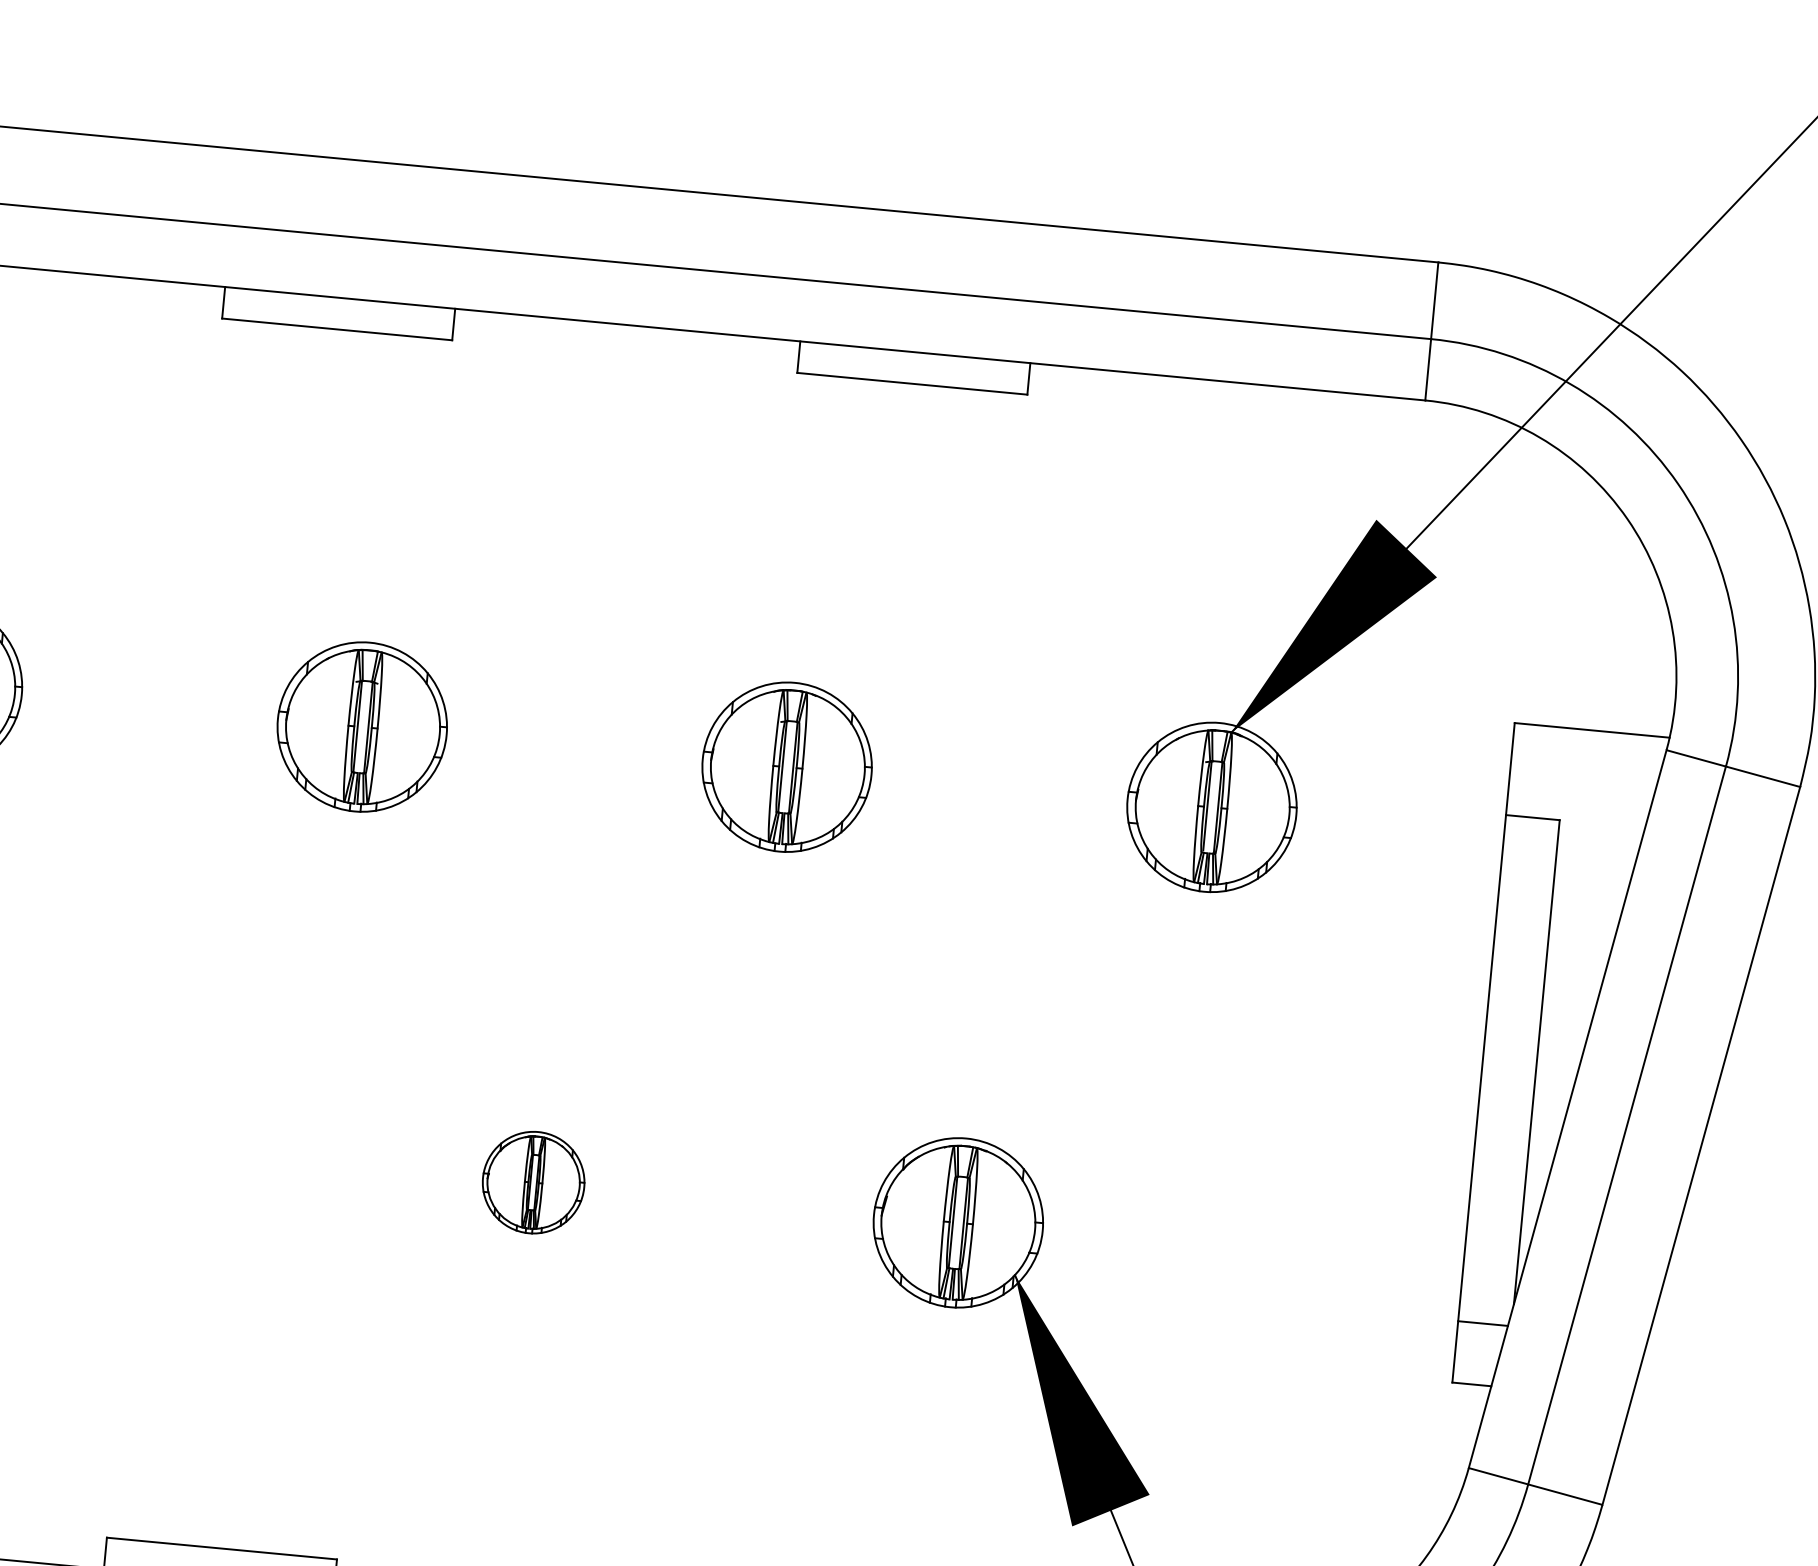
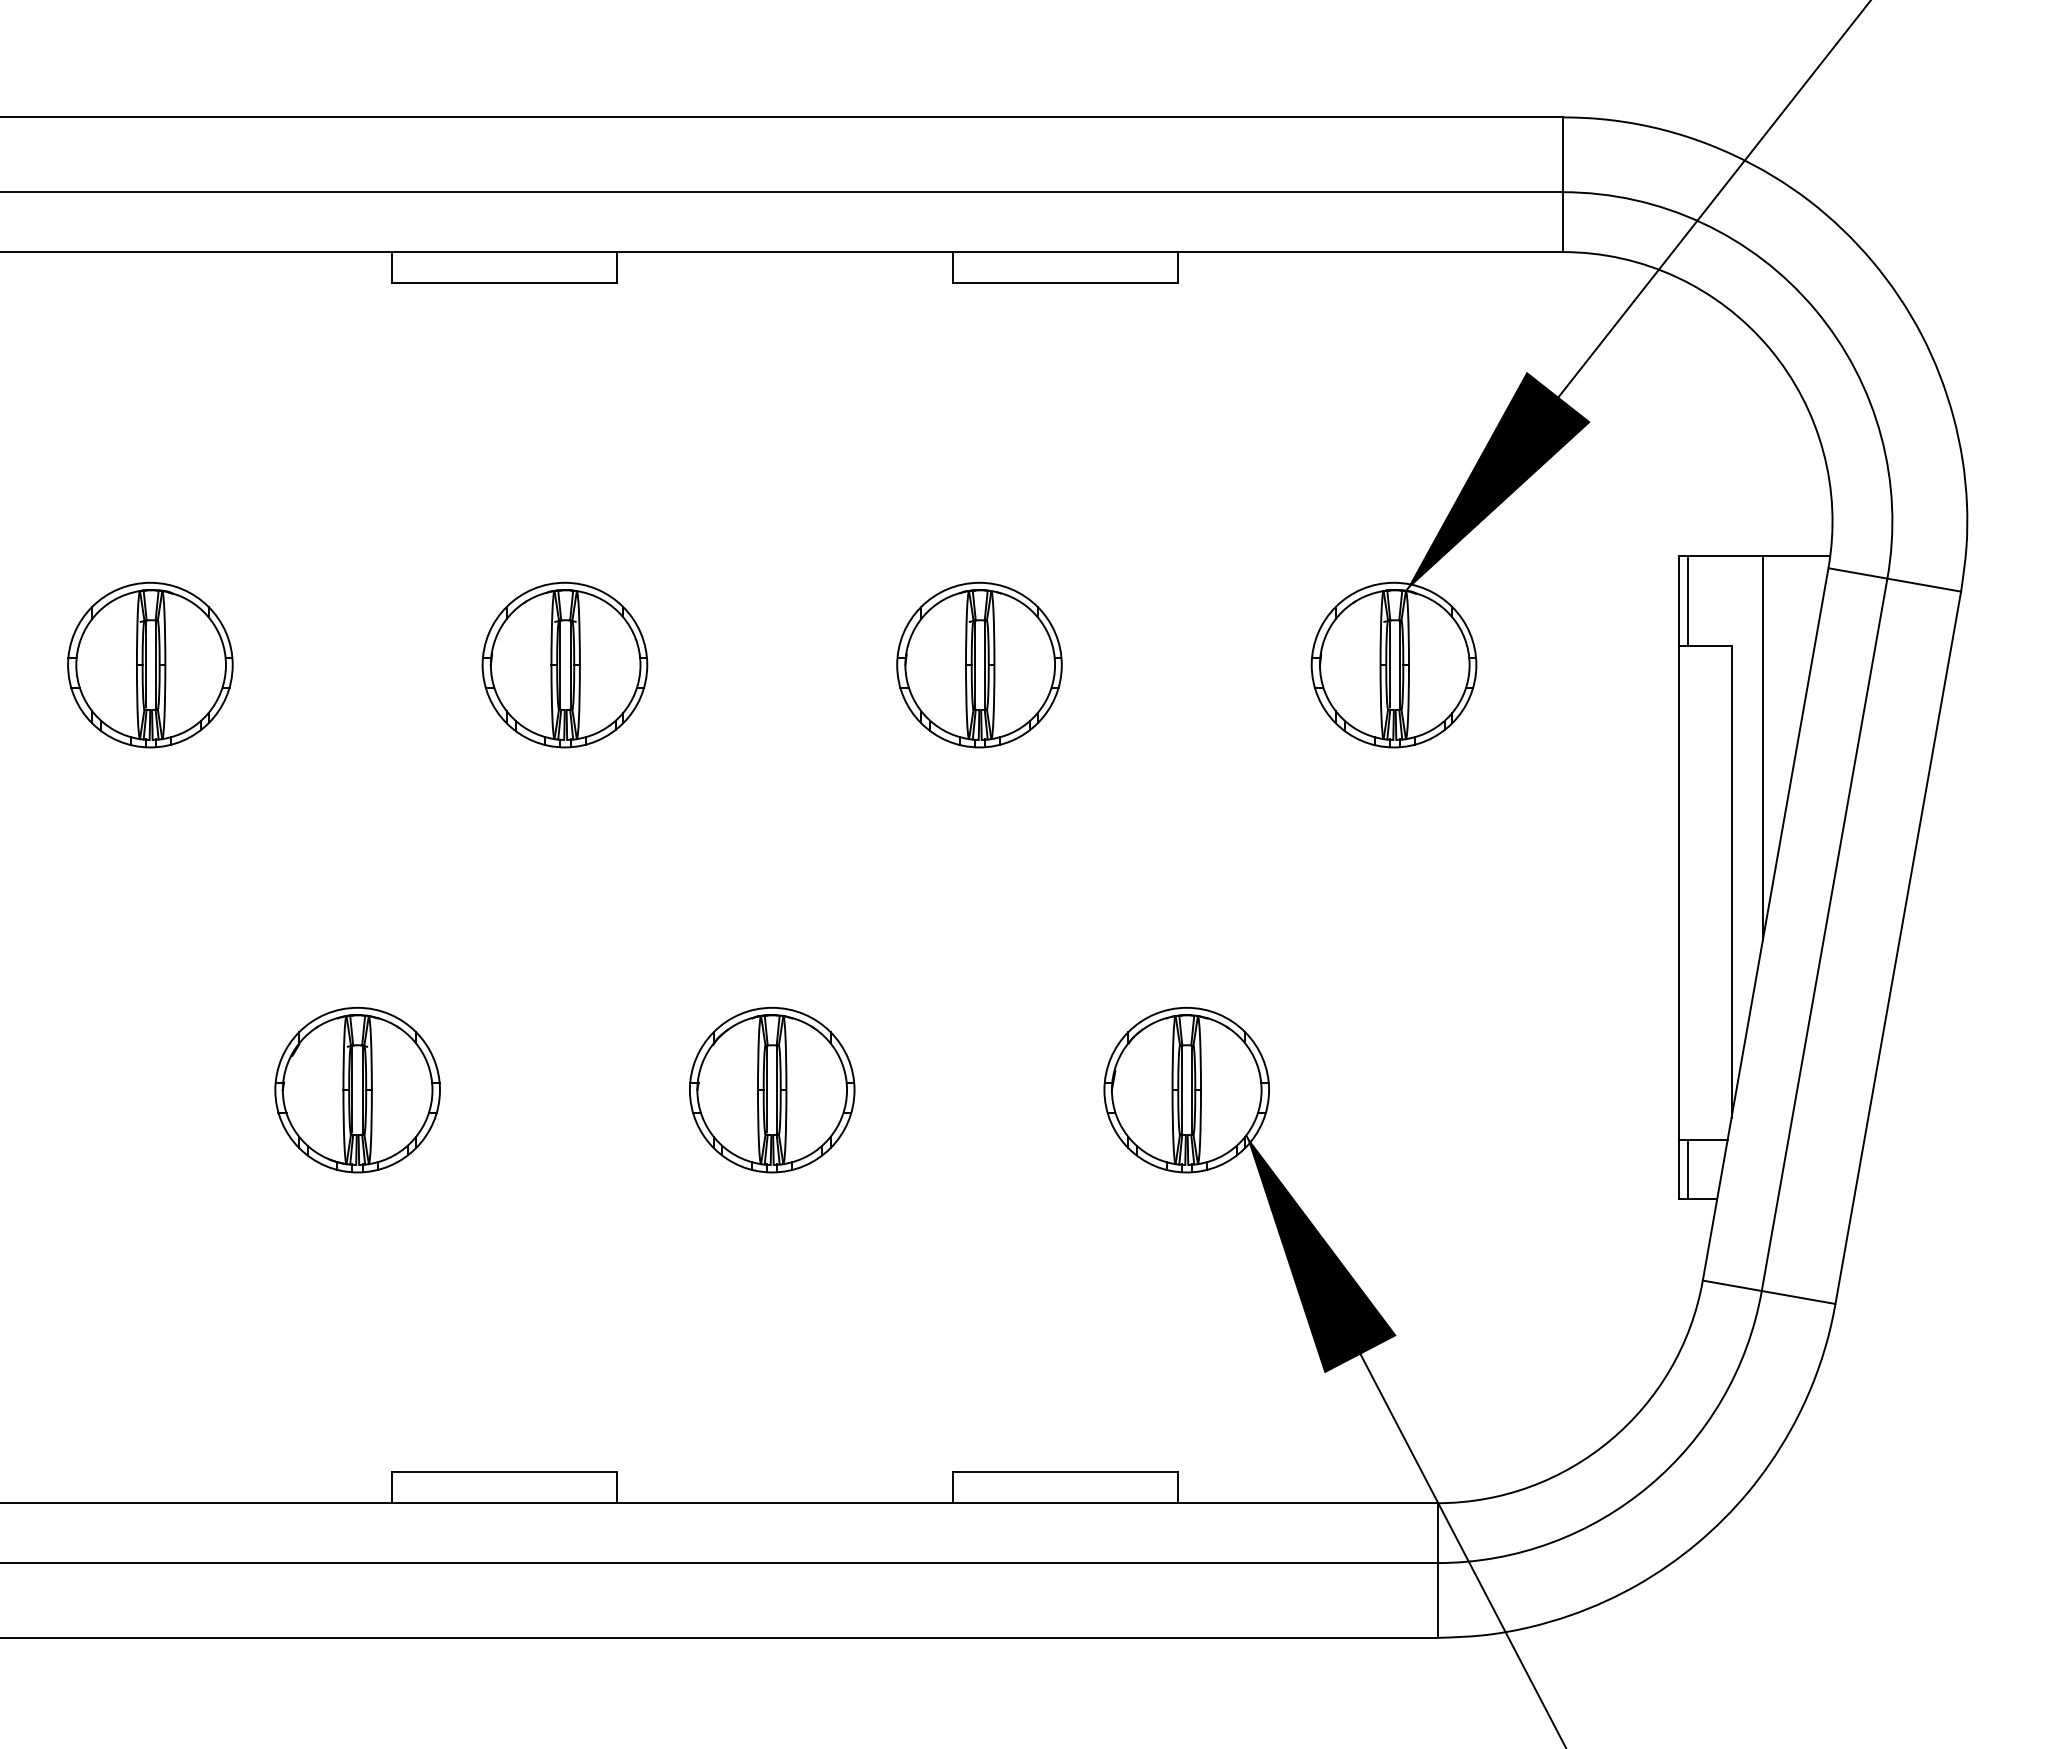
line: (1520, 769) -> (1688, 600), added
line: (1581, 927) -> (1762, 747), added
part: (108, 1141) -> (357, 1089), added
part: (533, 1182) -> (772, 1089), size x1.67
line: (1464, 1352) -> (1688, 1169), added

